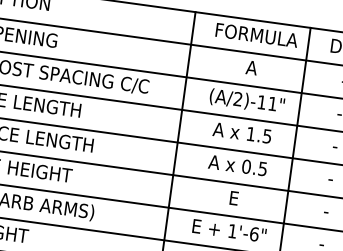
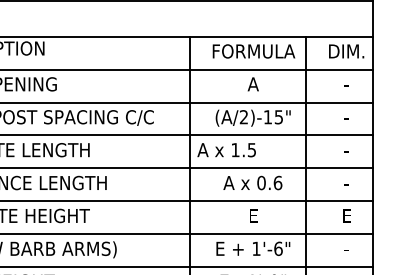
text: (272, 104) -> (278, 117), (A/2)-11" -> (A/2)-15"
text: (242, 133) -> (226, 150), moved
text: (262, 168) -> (277, 182), 0.5 -> 0.6
text: (326, 210) -> (346, 215), - -> E

